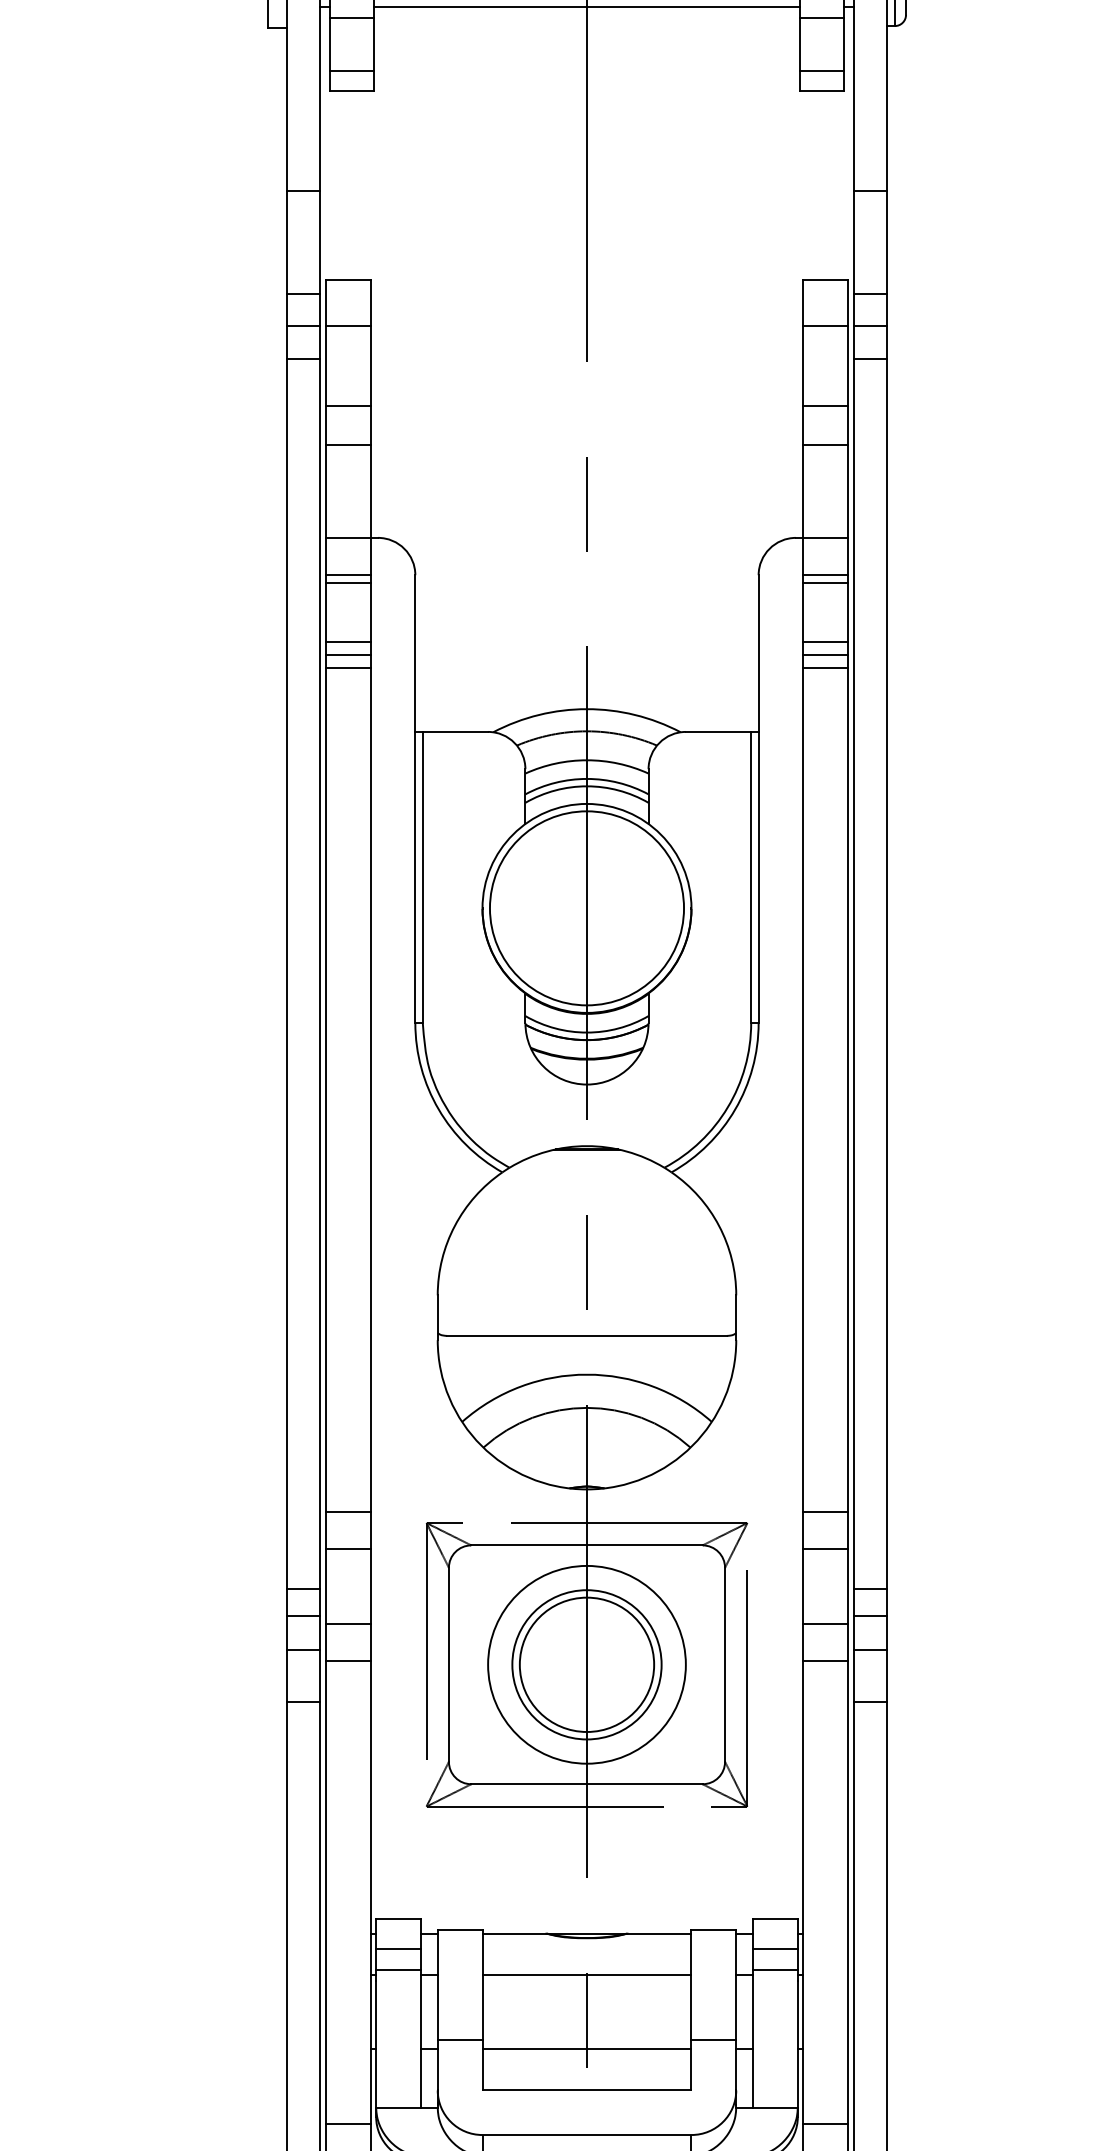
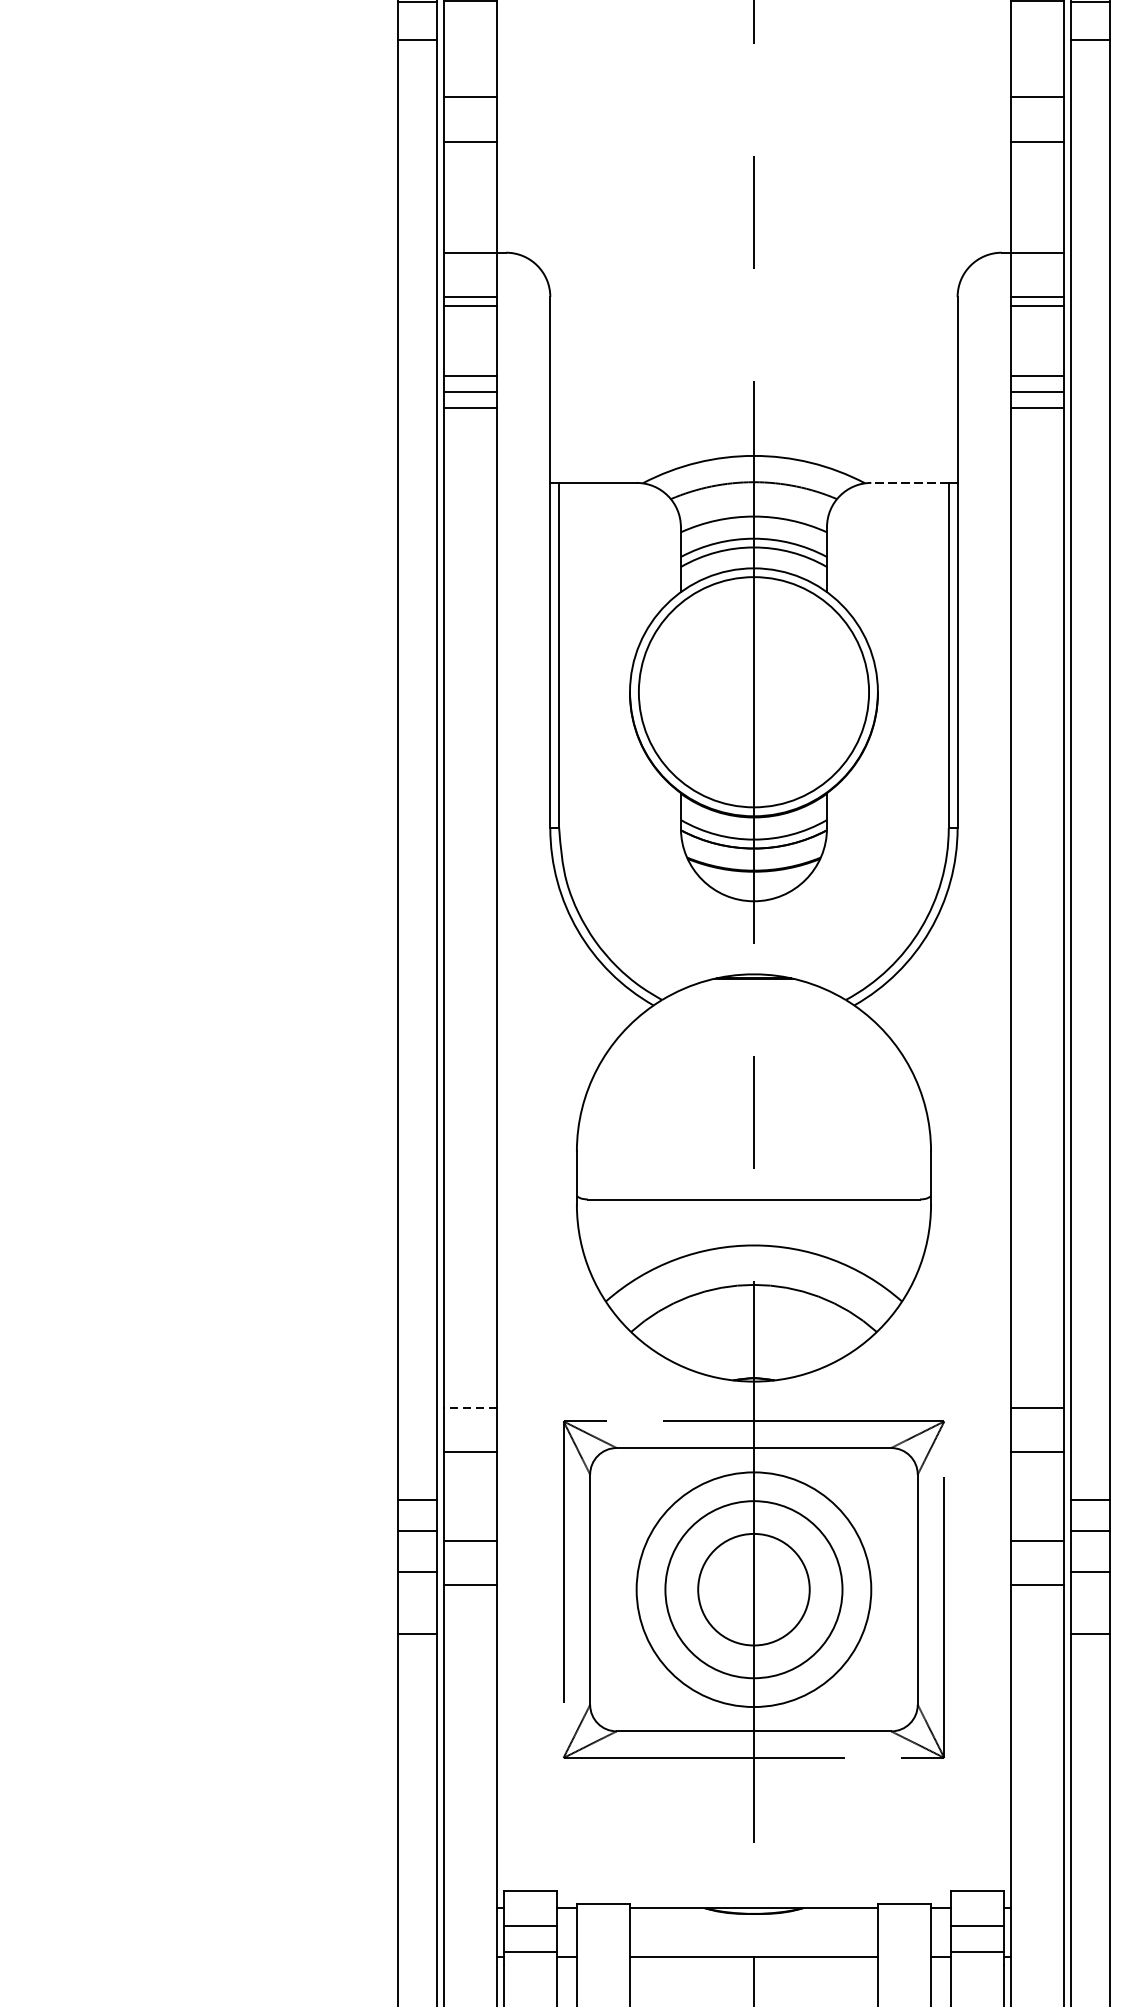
line: (718, 731) -> (909, 482), solid -> dashed
line: (347, 1511) -> (469, 1407), solid -> dashed
circle: (586, 1664) -> (753, 1589), size x0.7

